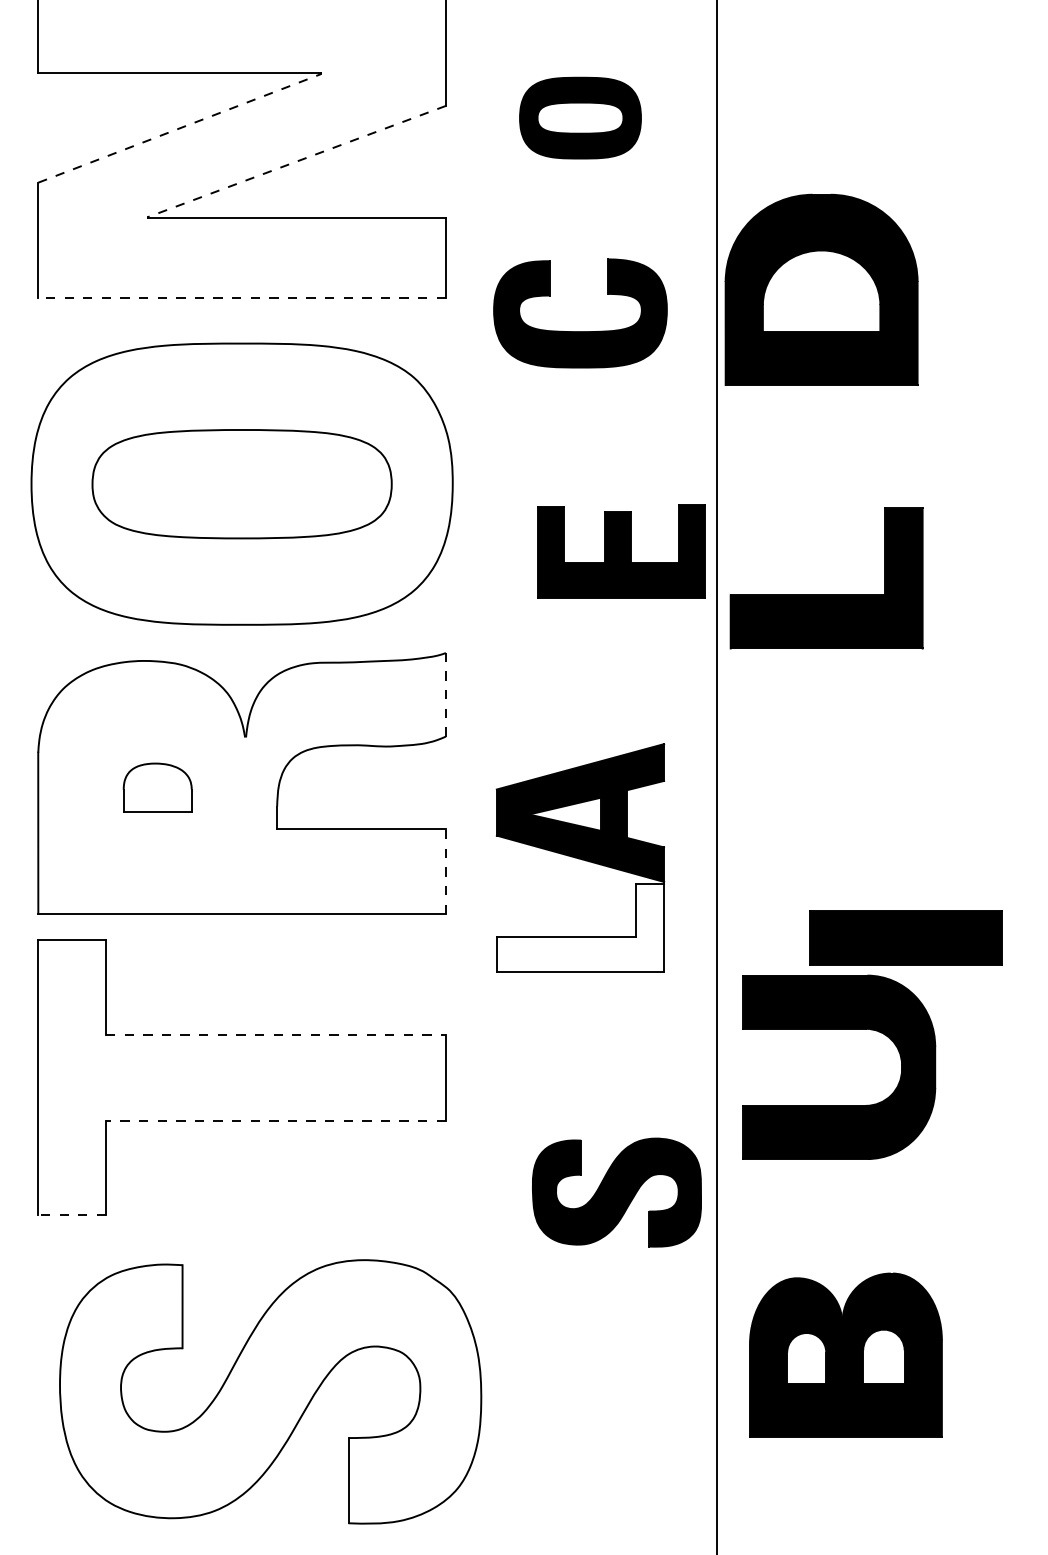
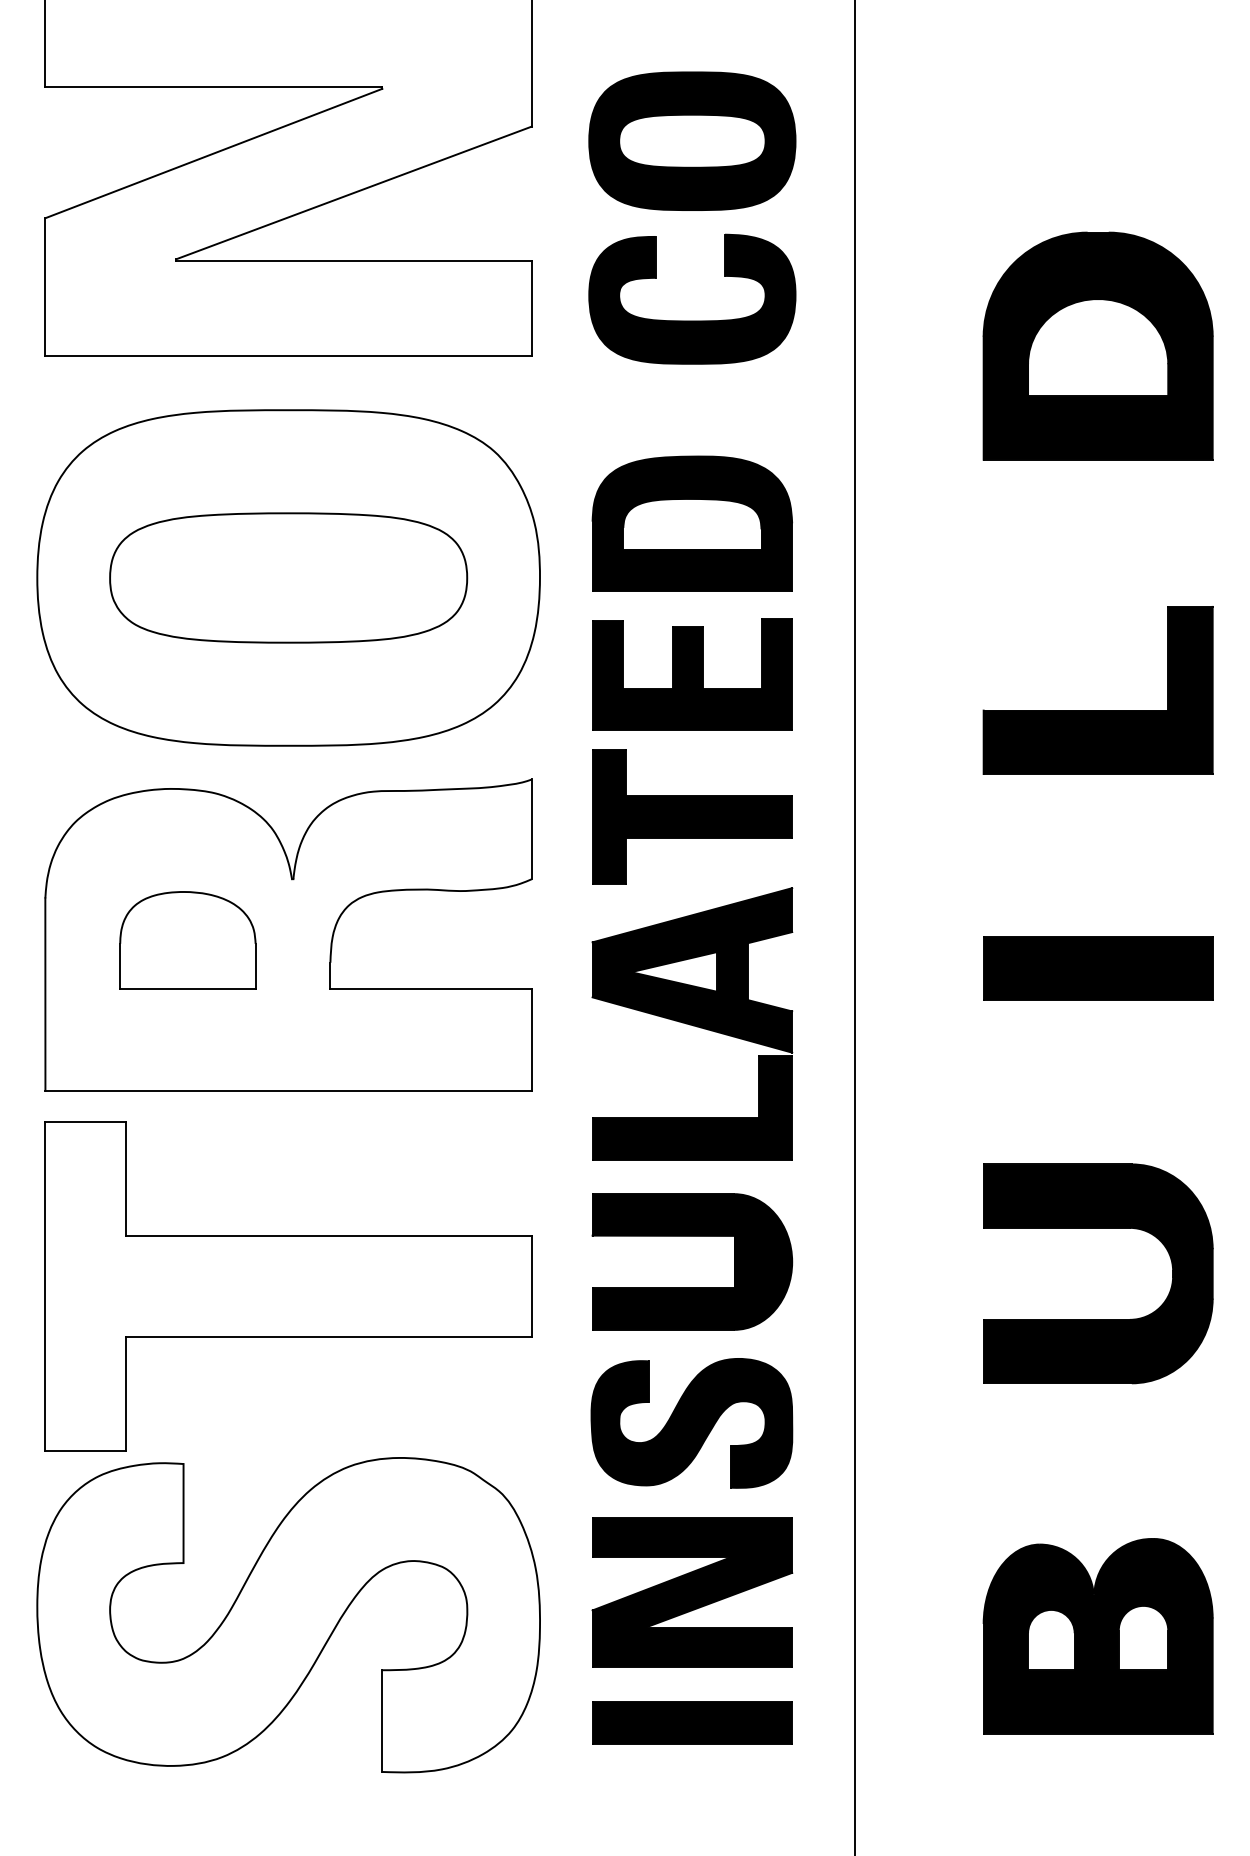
part: (580, 117) -> (692, 140), size x1.43
line: (180, 128) -> (214, 153), dashed -> solid
line: (297, 161) -> (354, 192), dashed -> solid
part: (821, 289) -> (1097, 345), moved
line: (242, 297) -> (288, 355), dashed -> solid
part: (580, 331) -> (692, 320), moved
part: (579, 438) -> (691, 523), added
part: (621, 551) -> (692, 674), moved
part: (826, 595) -> (1097, 710), moved
part: (580, 684) -> (692, 816), added
line: (445, 694) -> (531, 829), dashed -> solid
part: (157, 787) -> (187, 940), size x1.67
line: (445, 870) -> (531, 1039), dashed -> solid
fill: (580, 927) -> (692, 1107), added
part: (906, 937) -> (1098, 968), moved
part: (839, 1029) -> (1098, 1228), moved
line: (276, 1035) -> (329, 1235), dashed -> solid
part: (580, 1036) -> (692, 1236), added
line: (276, 1120) -> (329, 1337), dashed -> solid
part: (616, 1192) -> (691, 1423), moved
line: (71, 1215) -> (85, 1450), dashed -> solid
part: (580, 1334) -> (692, 1592), added
part: (845, 1355) -> (1097, 1636), moved
part: (270, 1392) -> (288, 1615), moved
part: (580, 1443) -> (692, 1722), added

